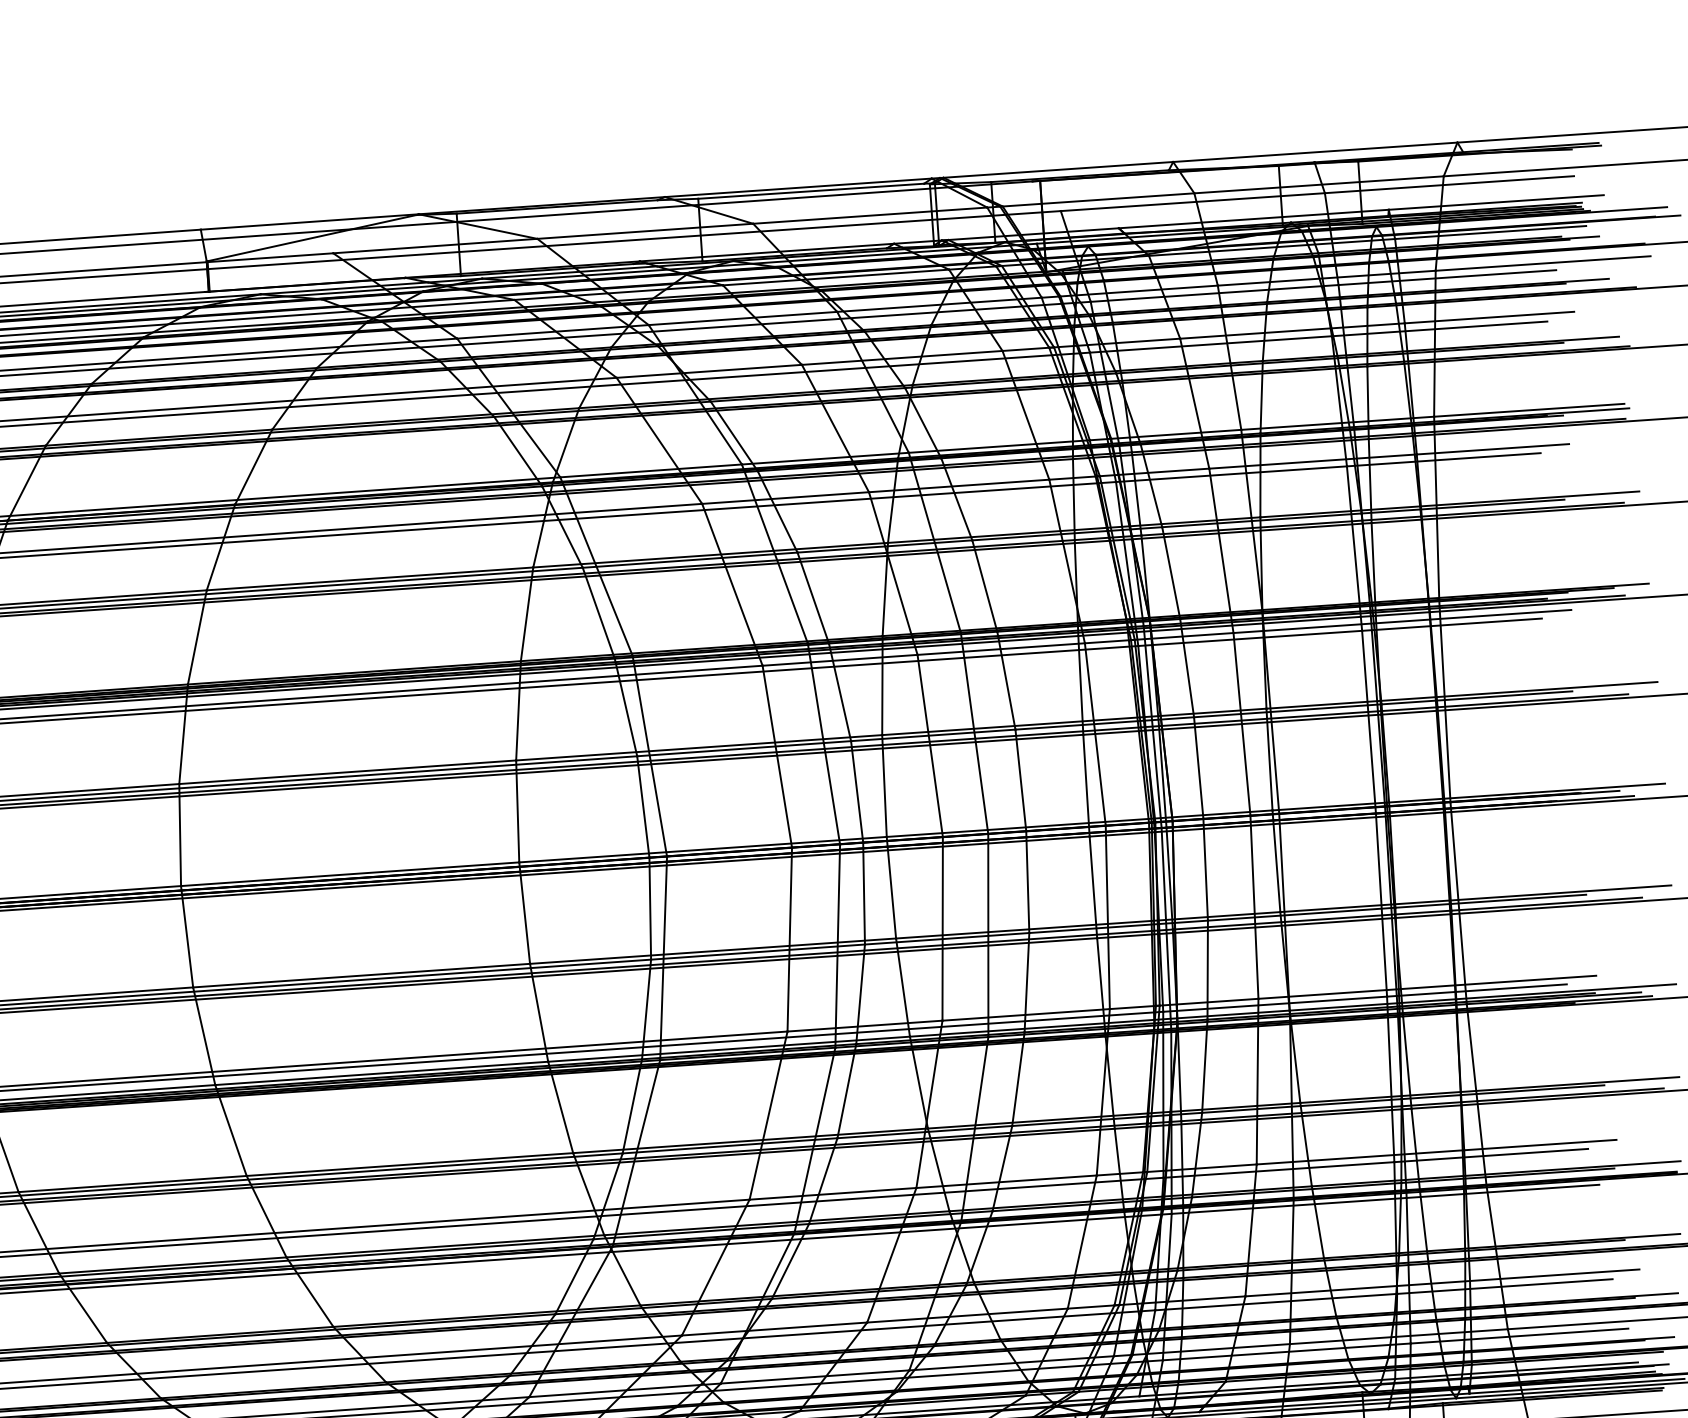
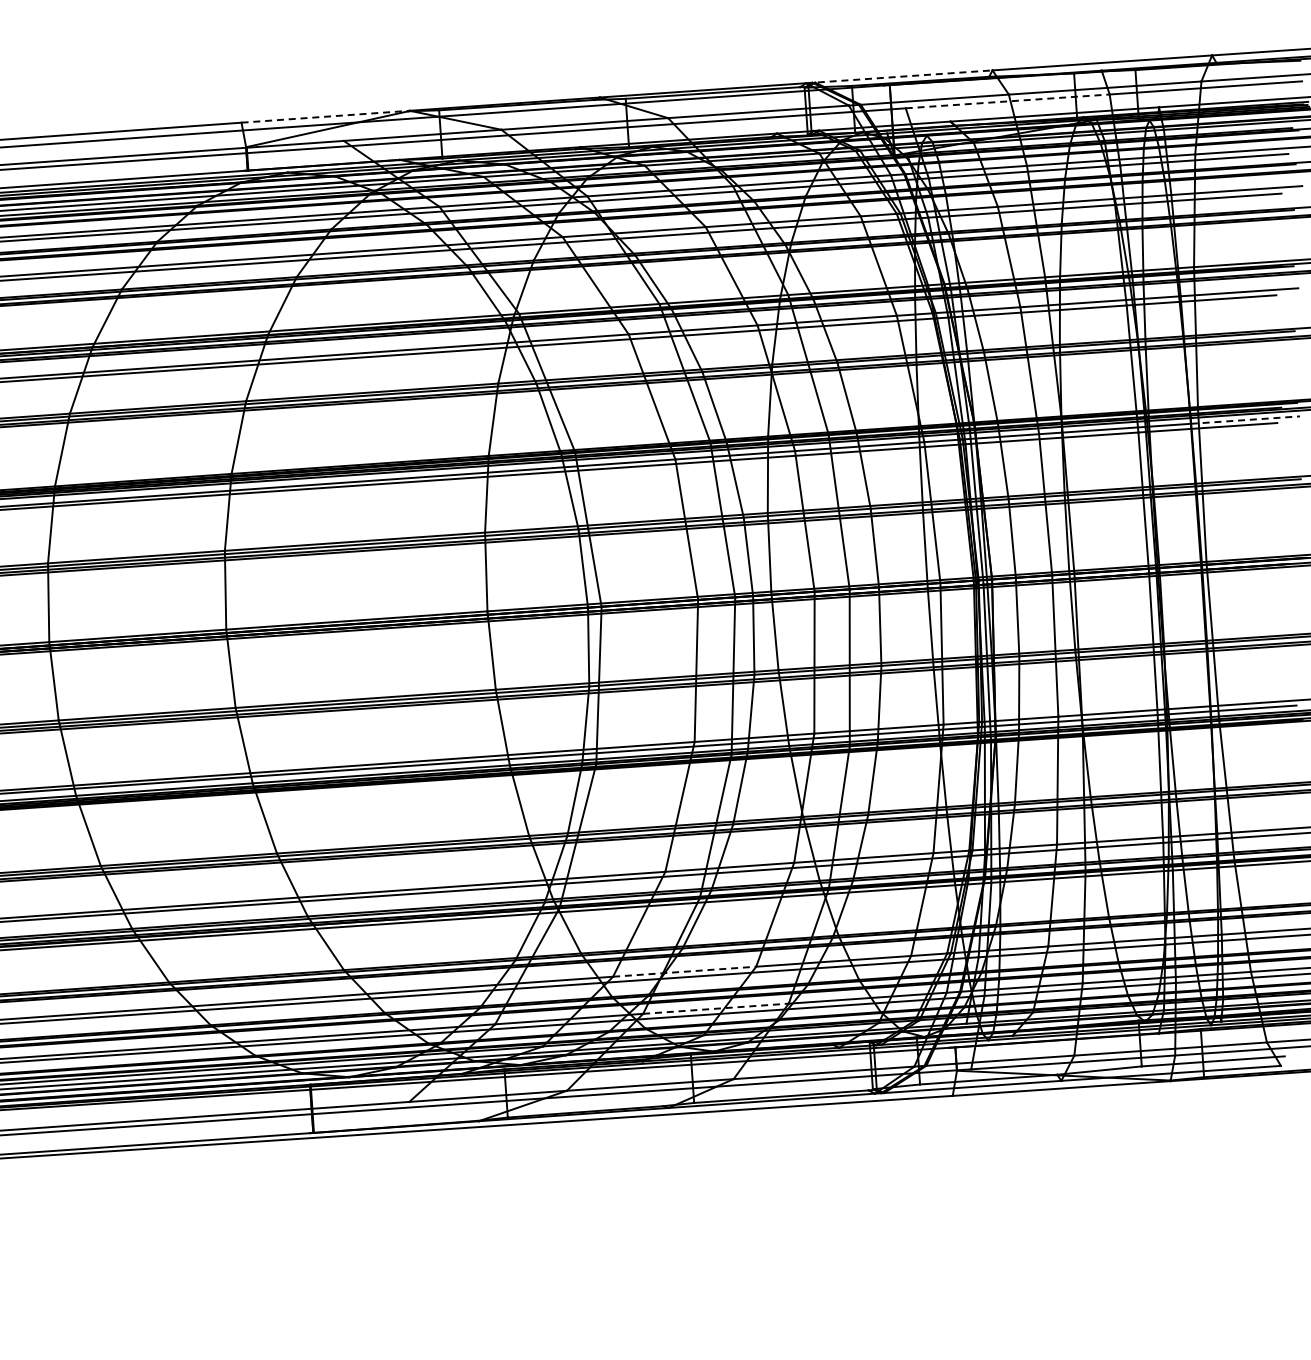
line: (1052, 169) -> (899, 76), solid -> dashed
line: (1193, 202) -> (1008, 101), solid -> dashed
line: (310, 221) -> (326, 116), solid -> dashed
line: (1500, 615) -> (1245, 420), solid -> dashed
line: (774, 1328) -> (684, 971), solid -> dashed
line: (814, 1376) -> (715, 1008), solid -> dashed

